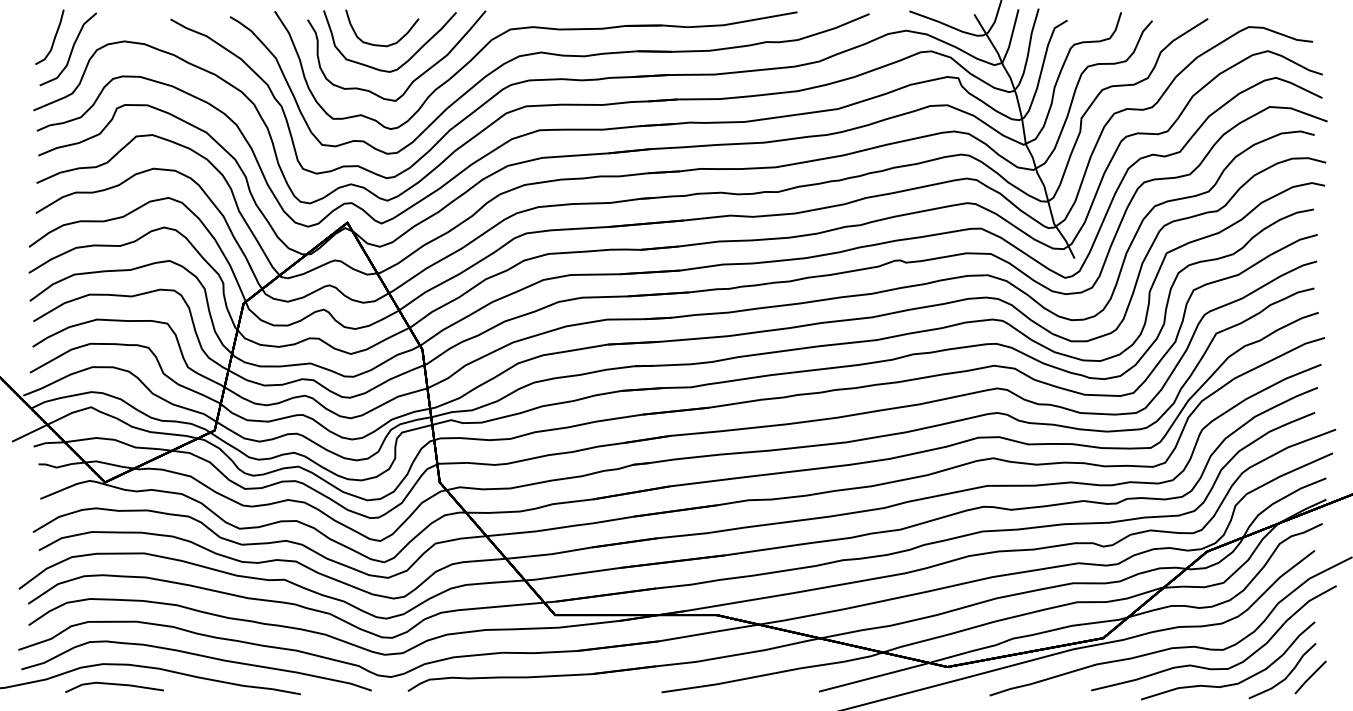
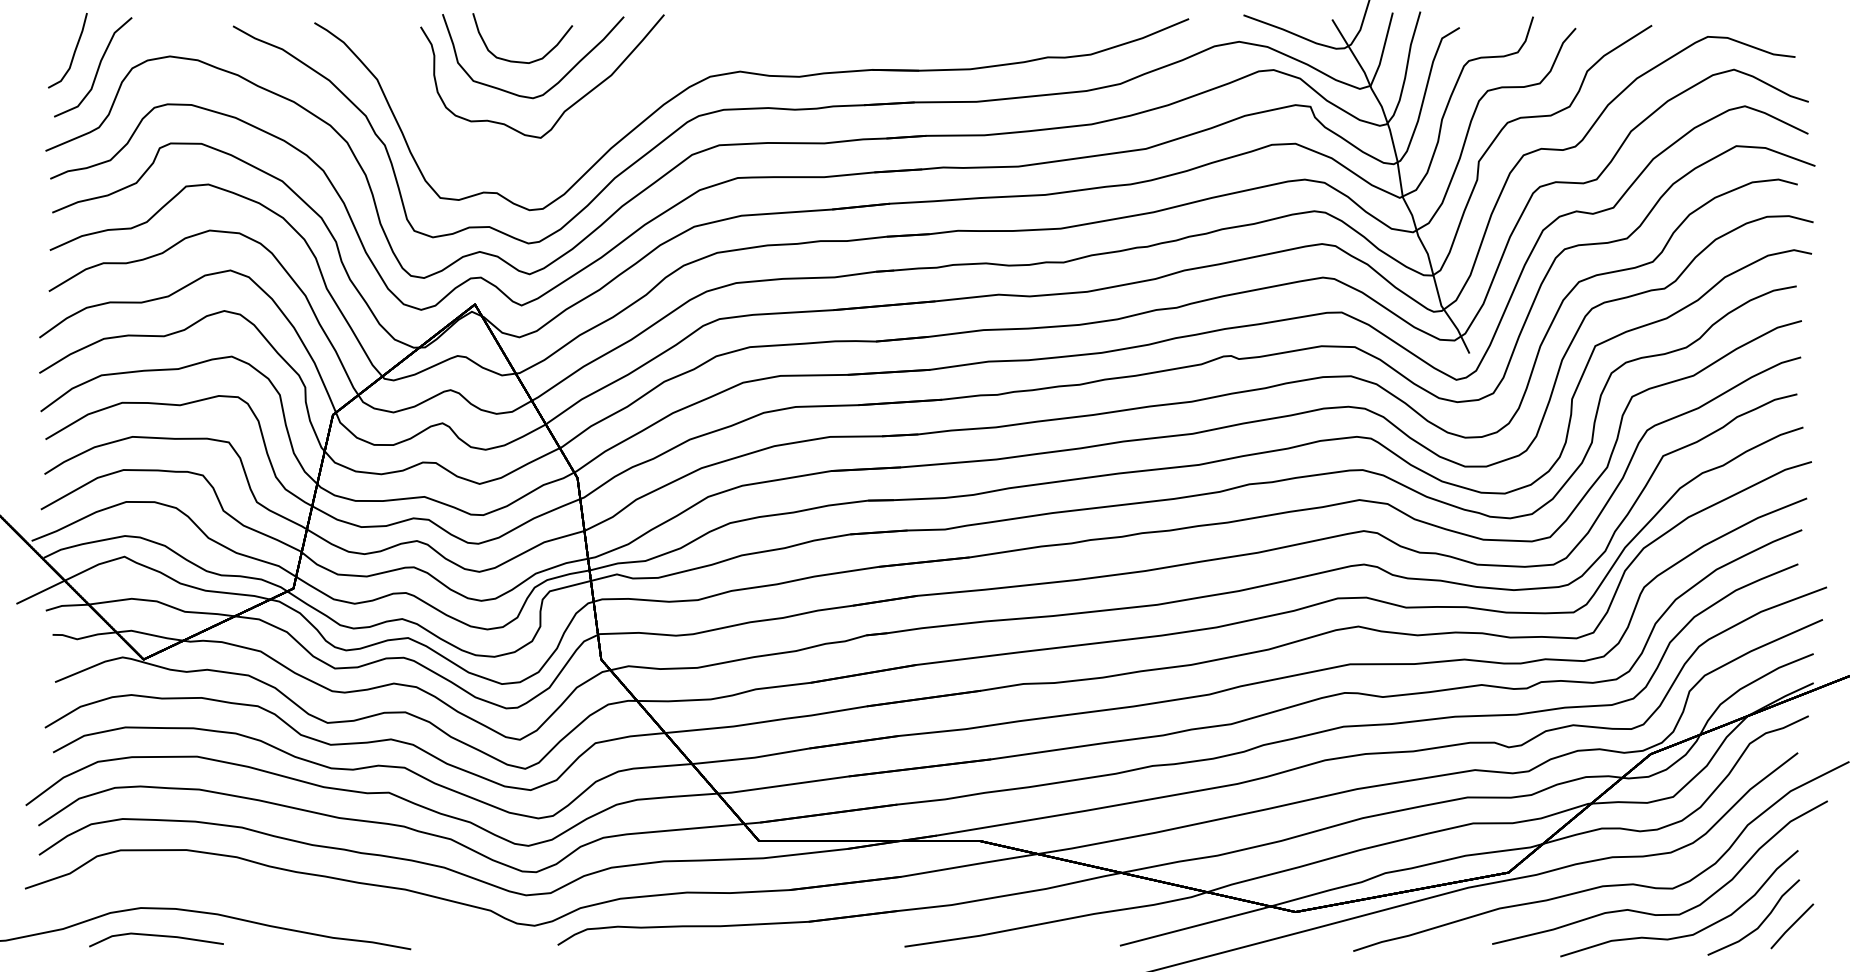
part: (535, 28) -> (732, 38), removed
curve: (199, 656) -> (272, 897), removed

